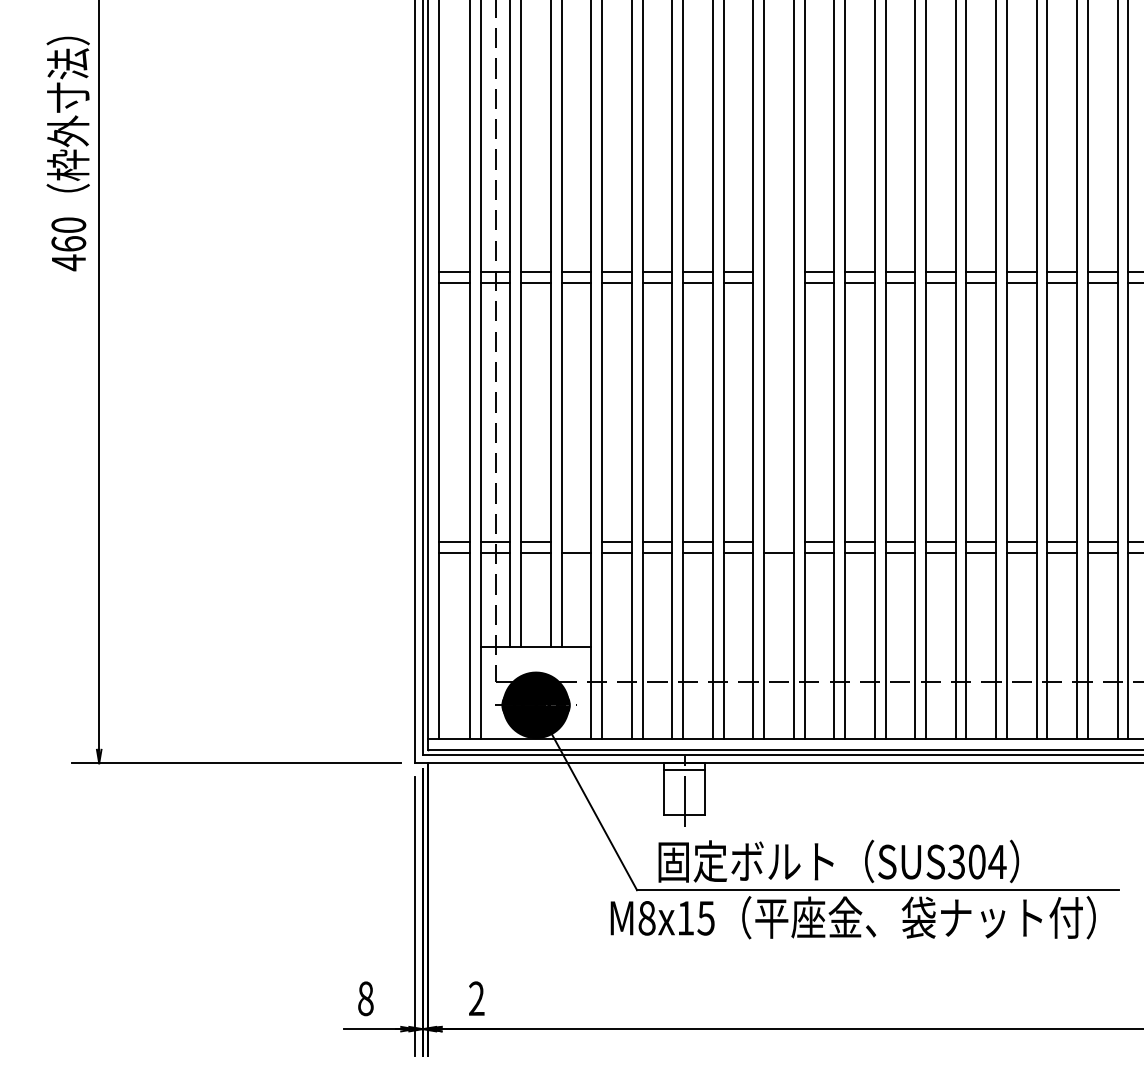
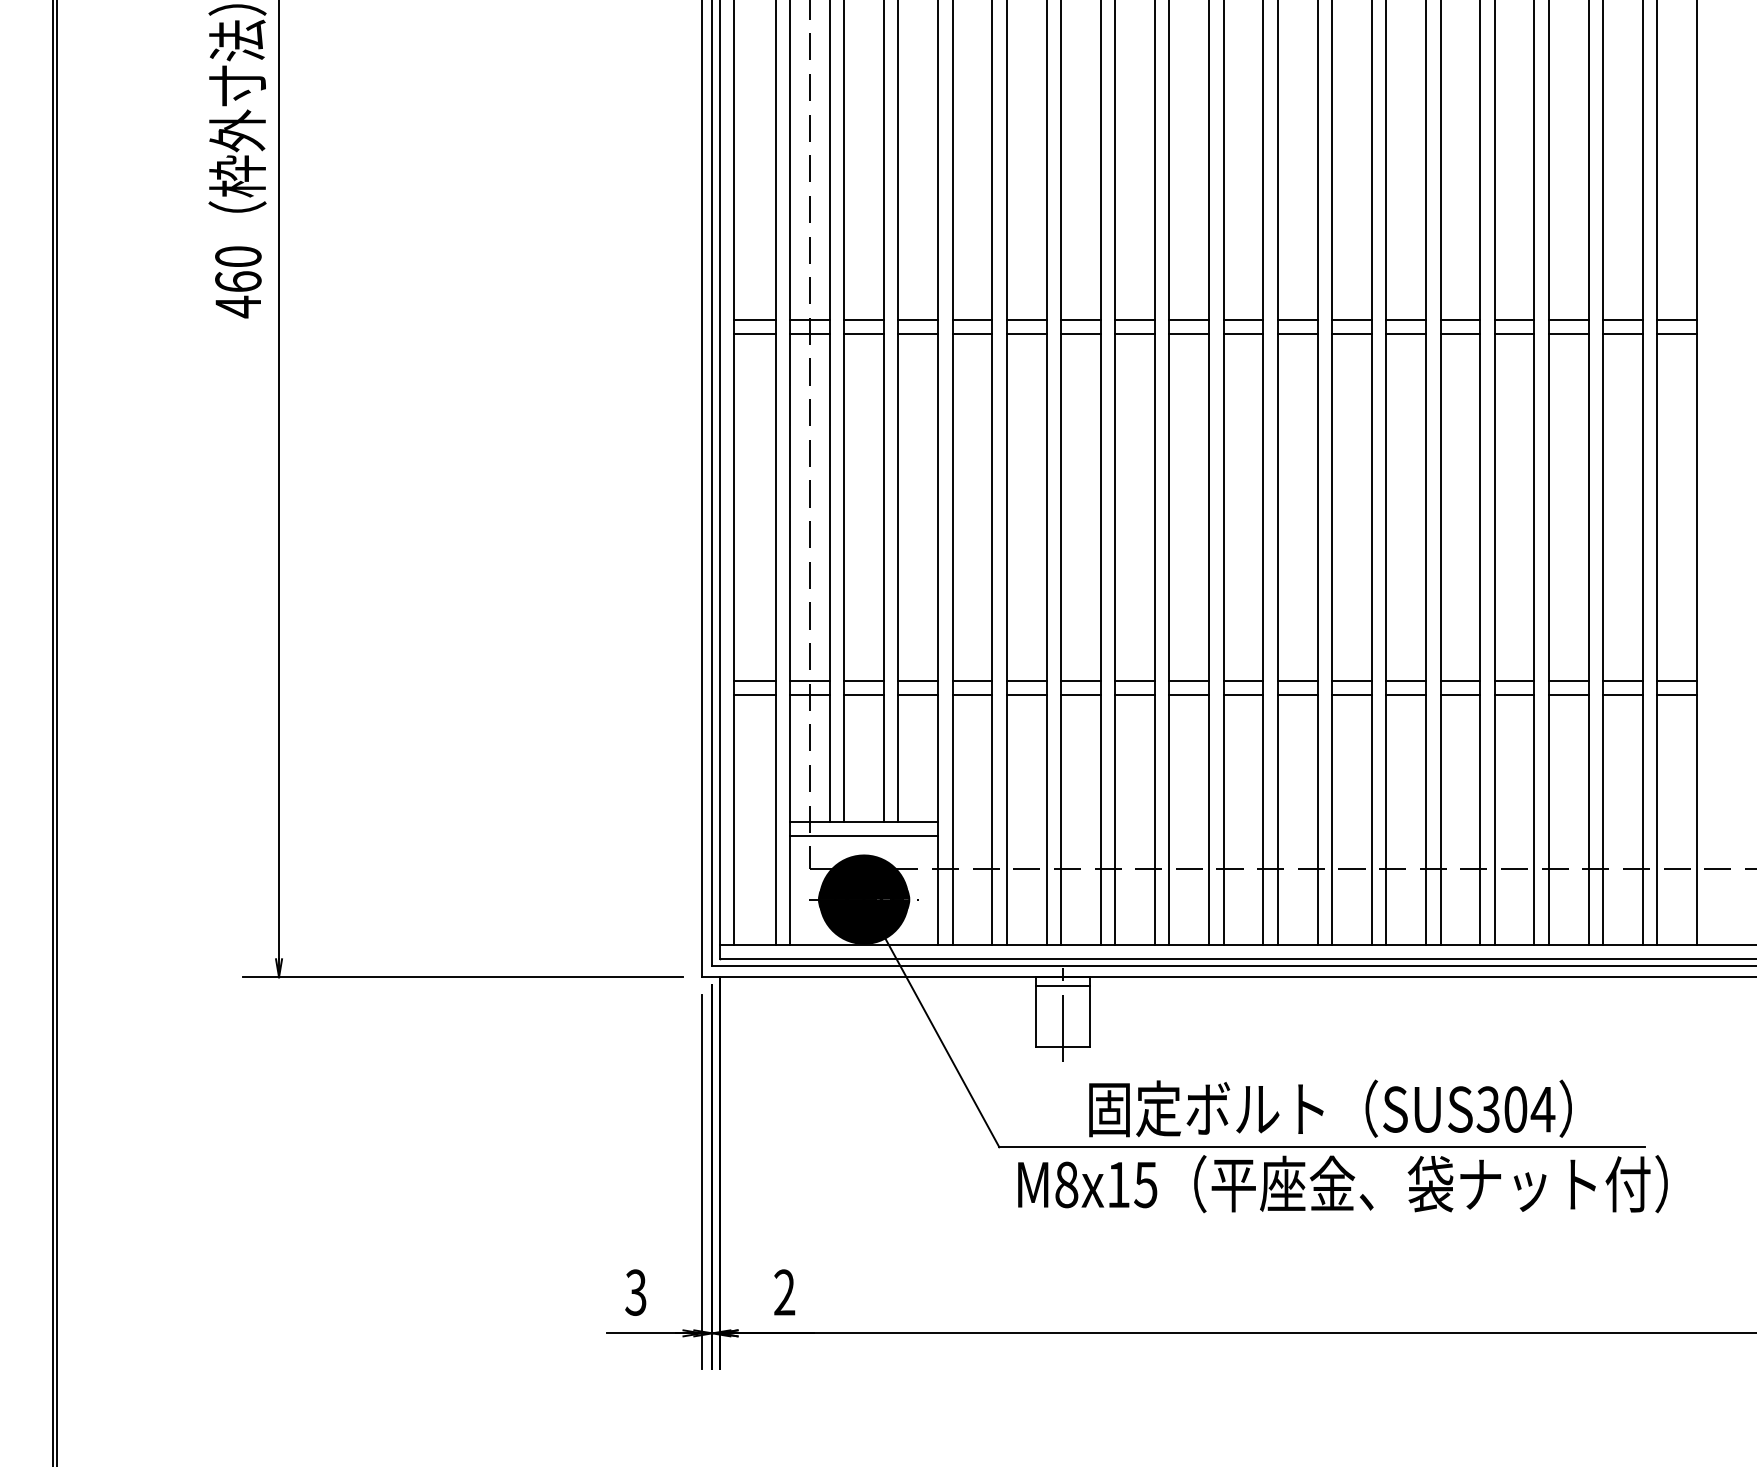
line: (779, 272) -> (1189, 319), added
line: (779, 283) -> (1189, 334), added
line: (576, 542) -> (918, 681), added
line: (779, 542) -> (1189, 681), added
line: (536, 658) -> (864, 836), added
text: (838, 861) -> (1330, 1108), moved
text: (852, 918) -> (1342, 1184), moved
text: (365, 998) -> (635, 1292), 8 -> 3

